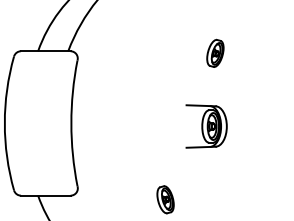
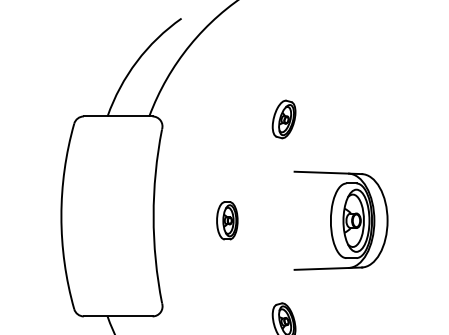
part: (214, 53) -> (283, 119), moved
part: (124, 126) -> (227, 220), added
part: (206, 126) -> (340, 220), size x1.67

